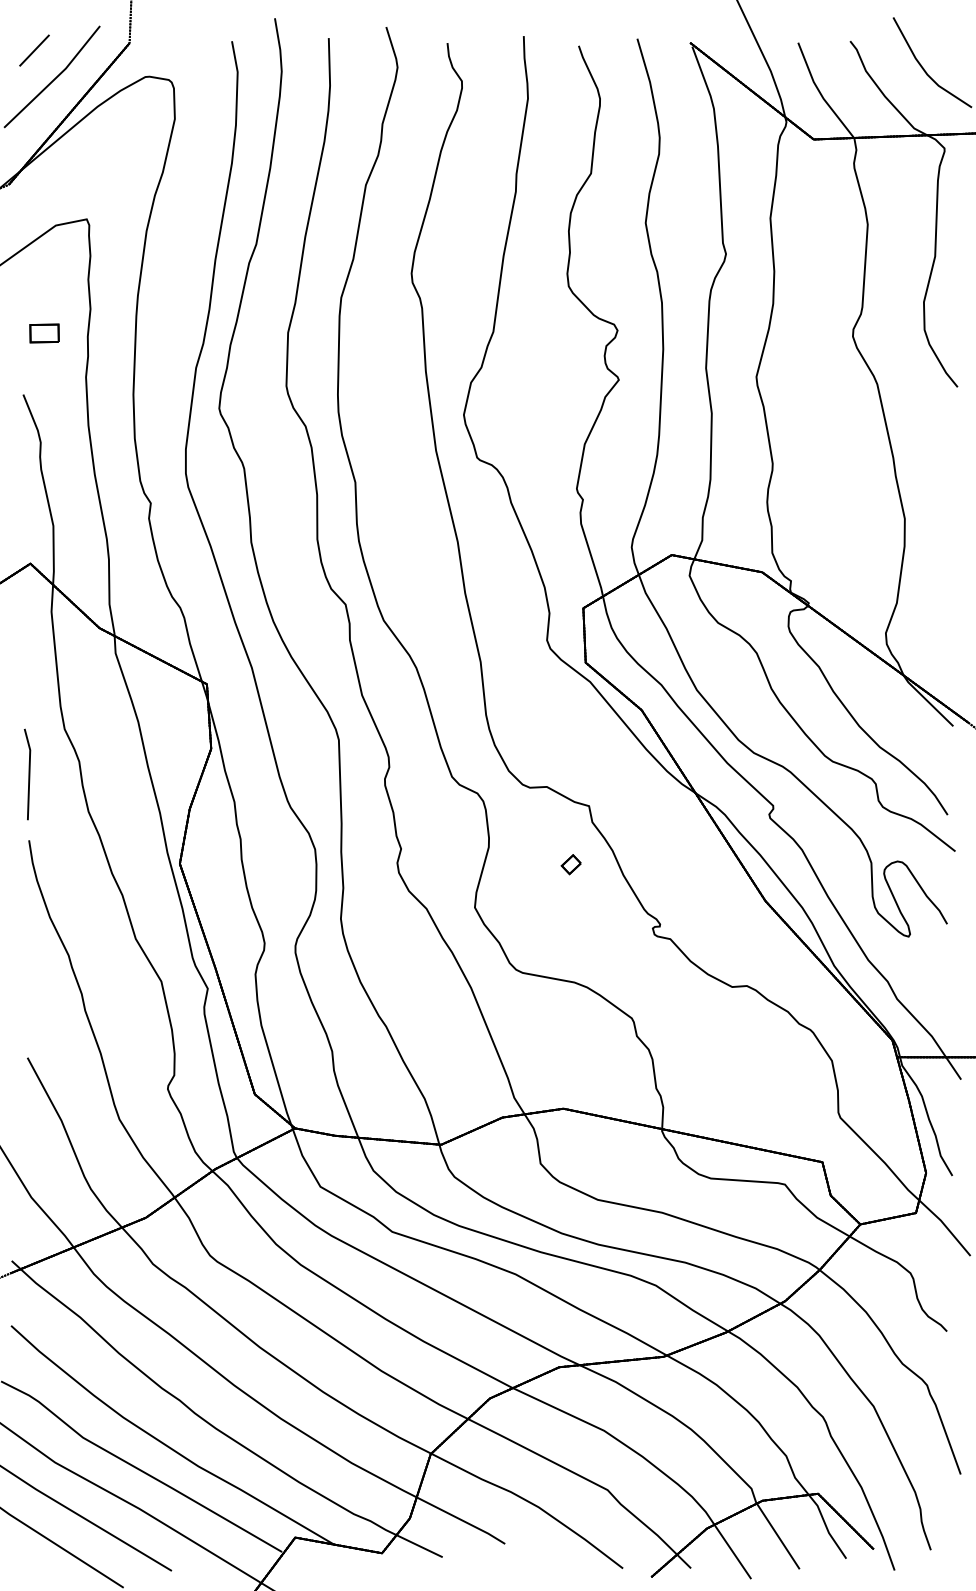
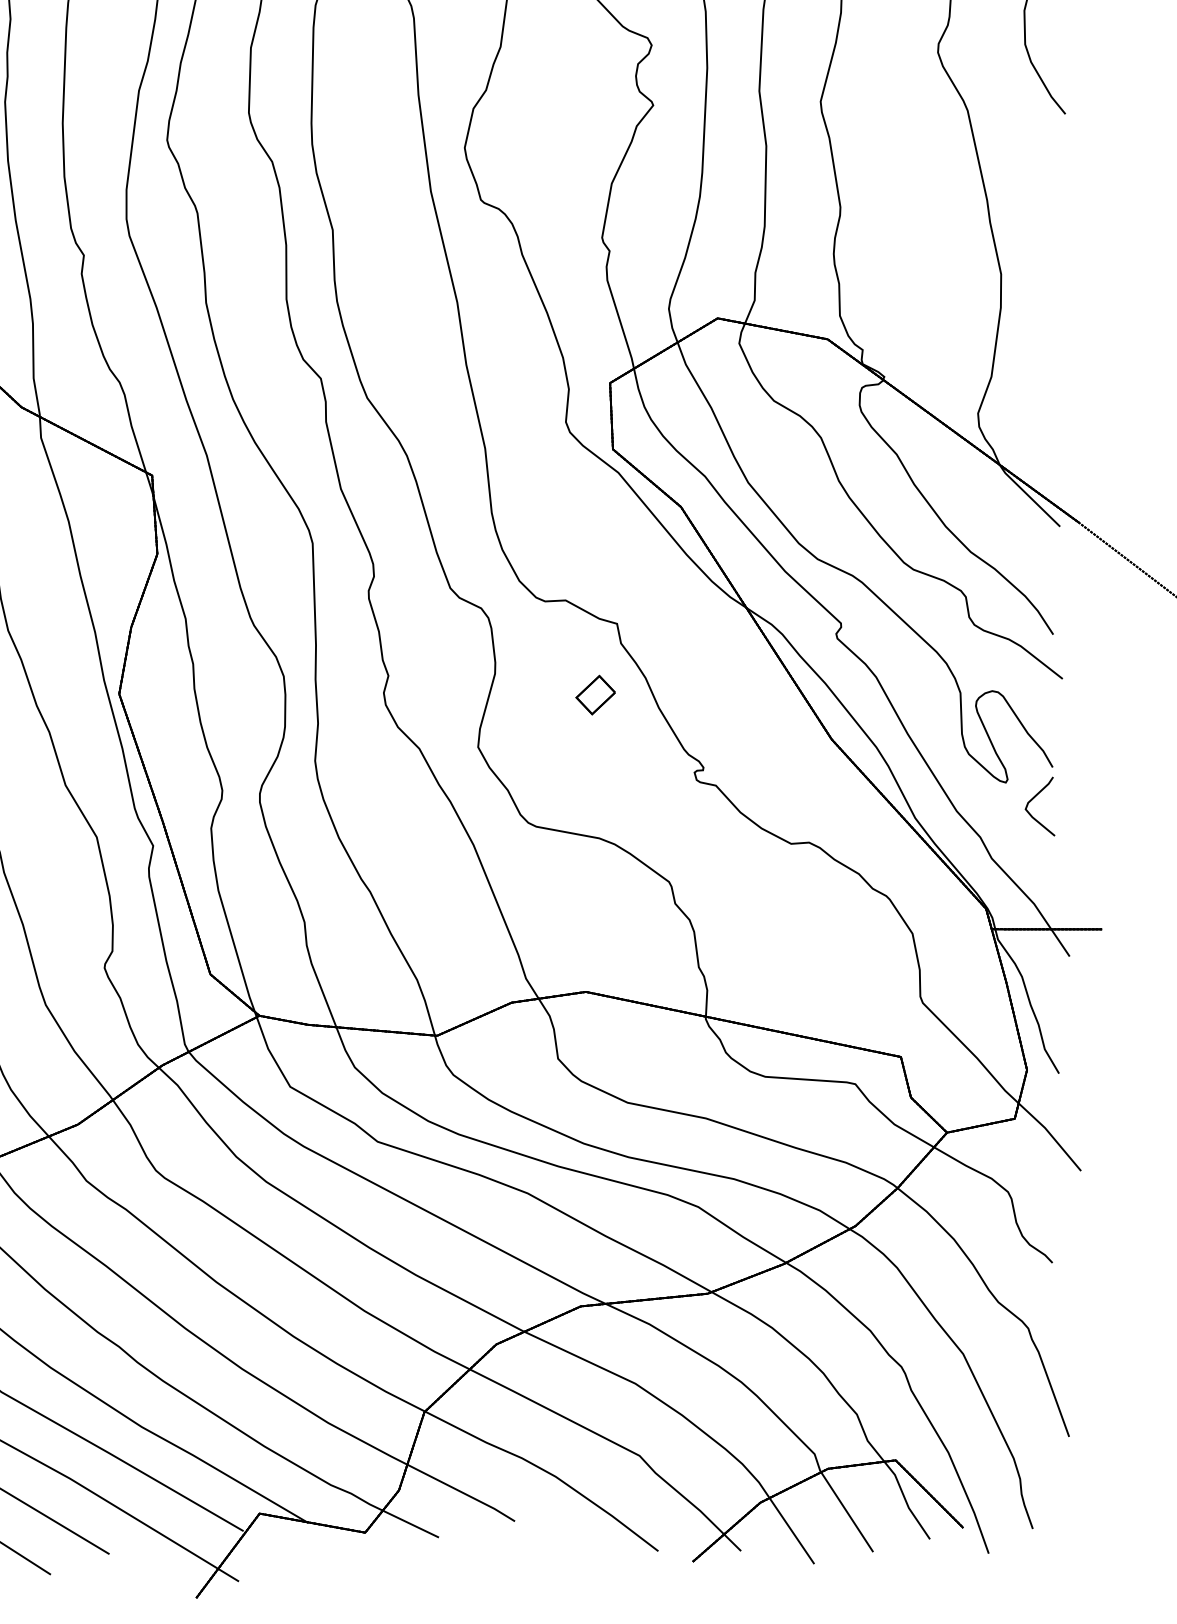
part: (570, 864) -> (594, 694), size x1.67
curve: (931, 950) -> (1033, 799), added

